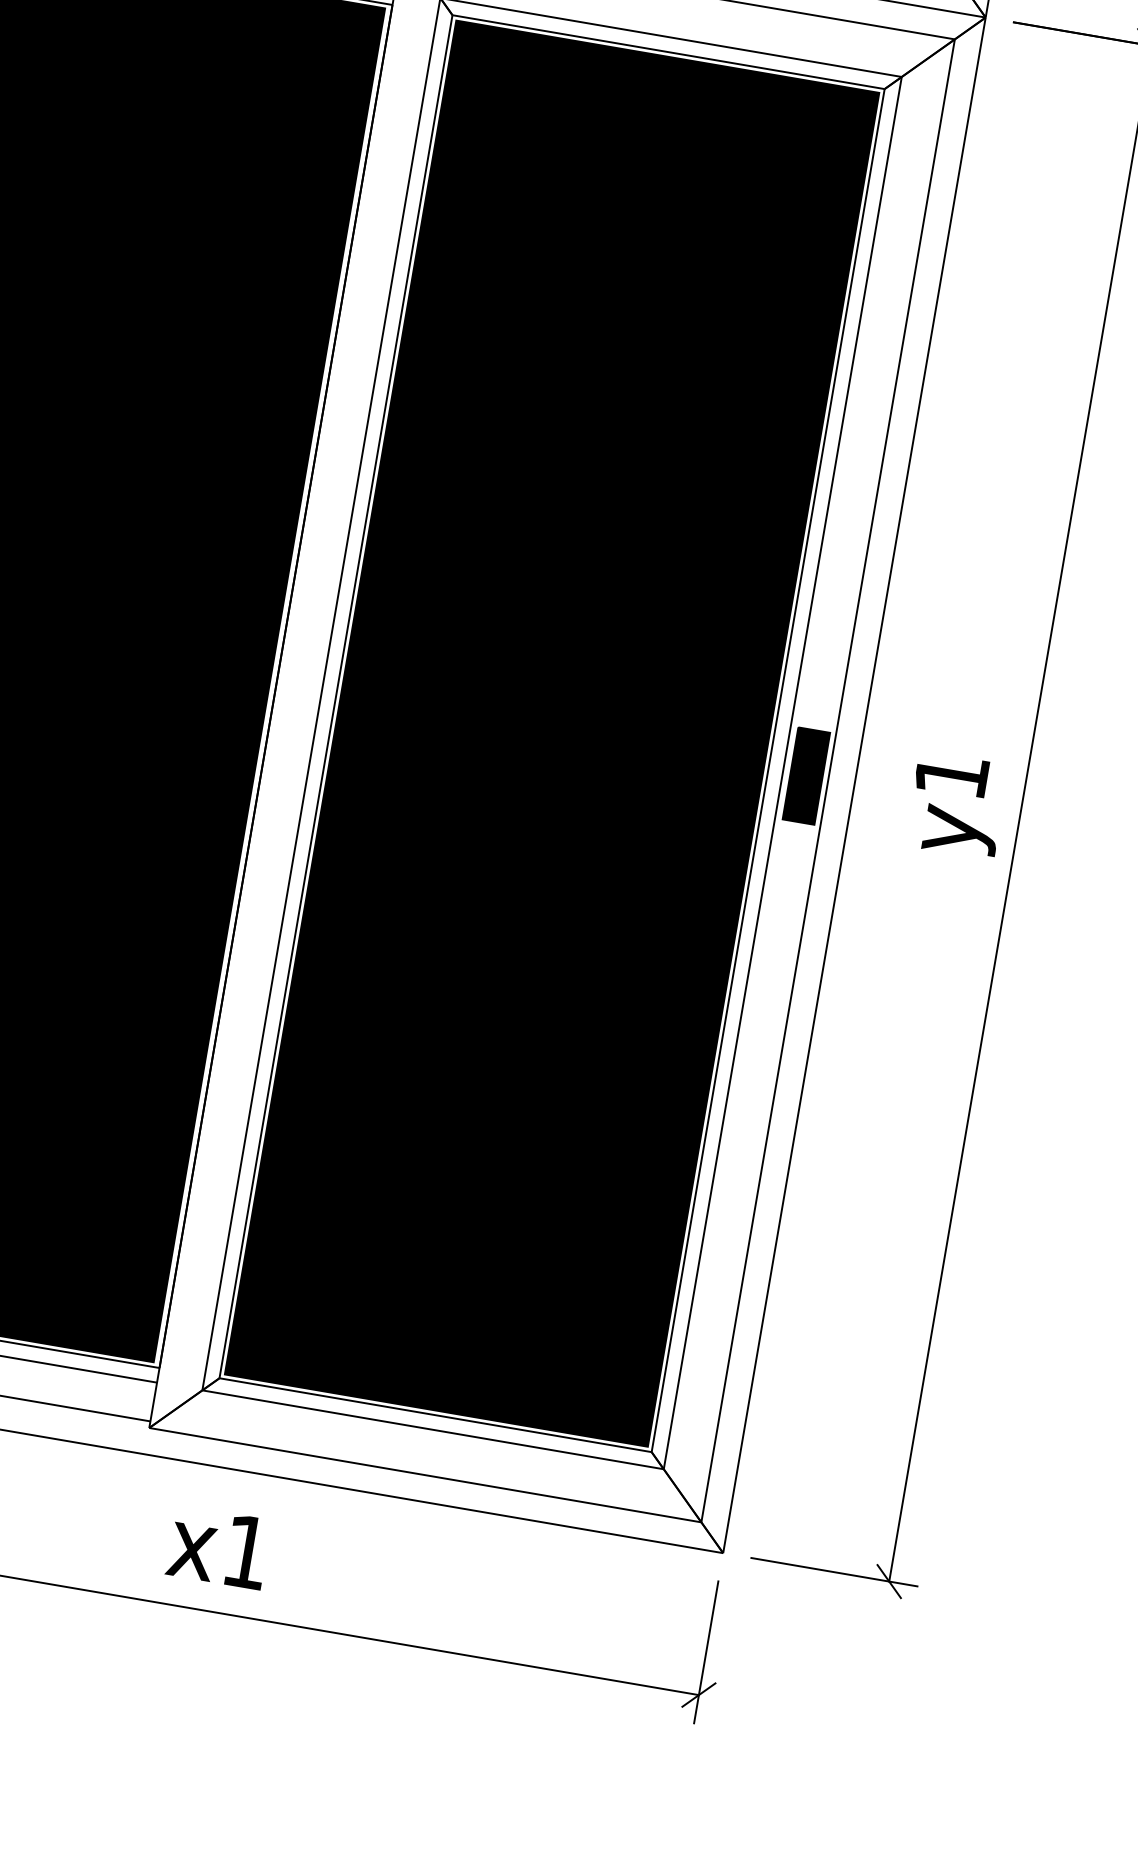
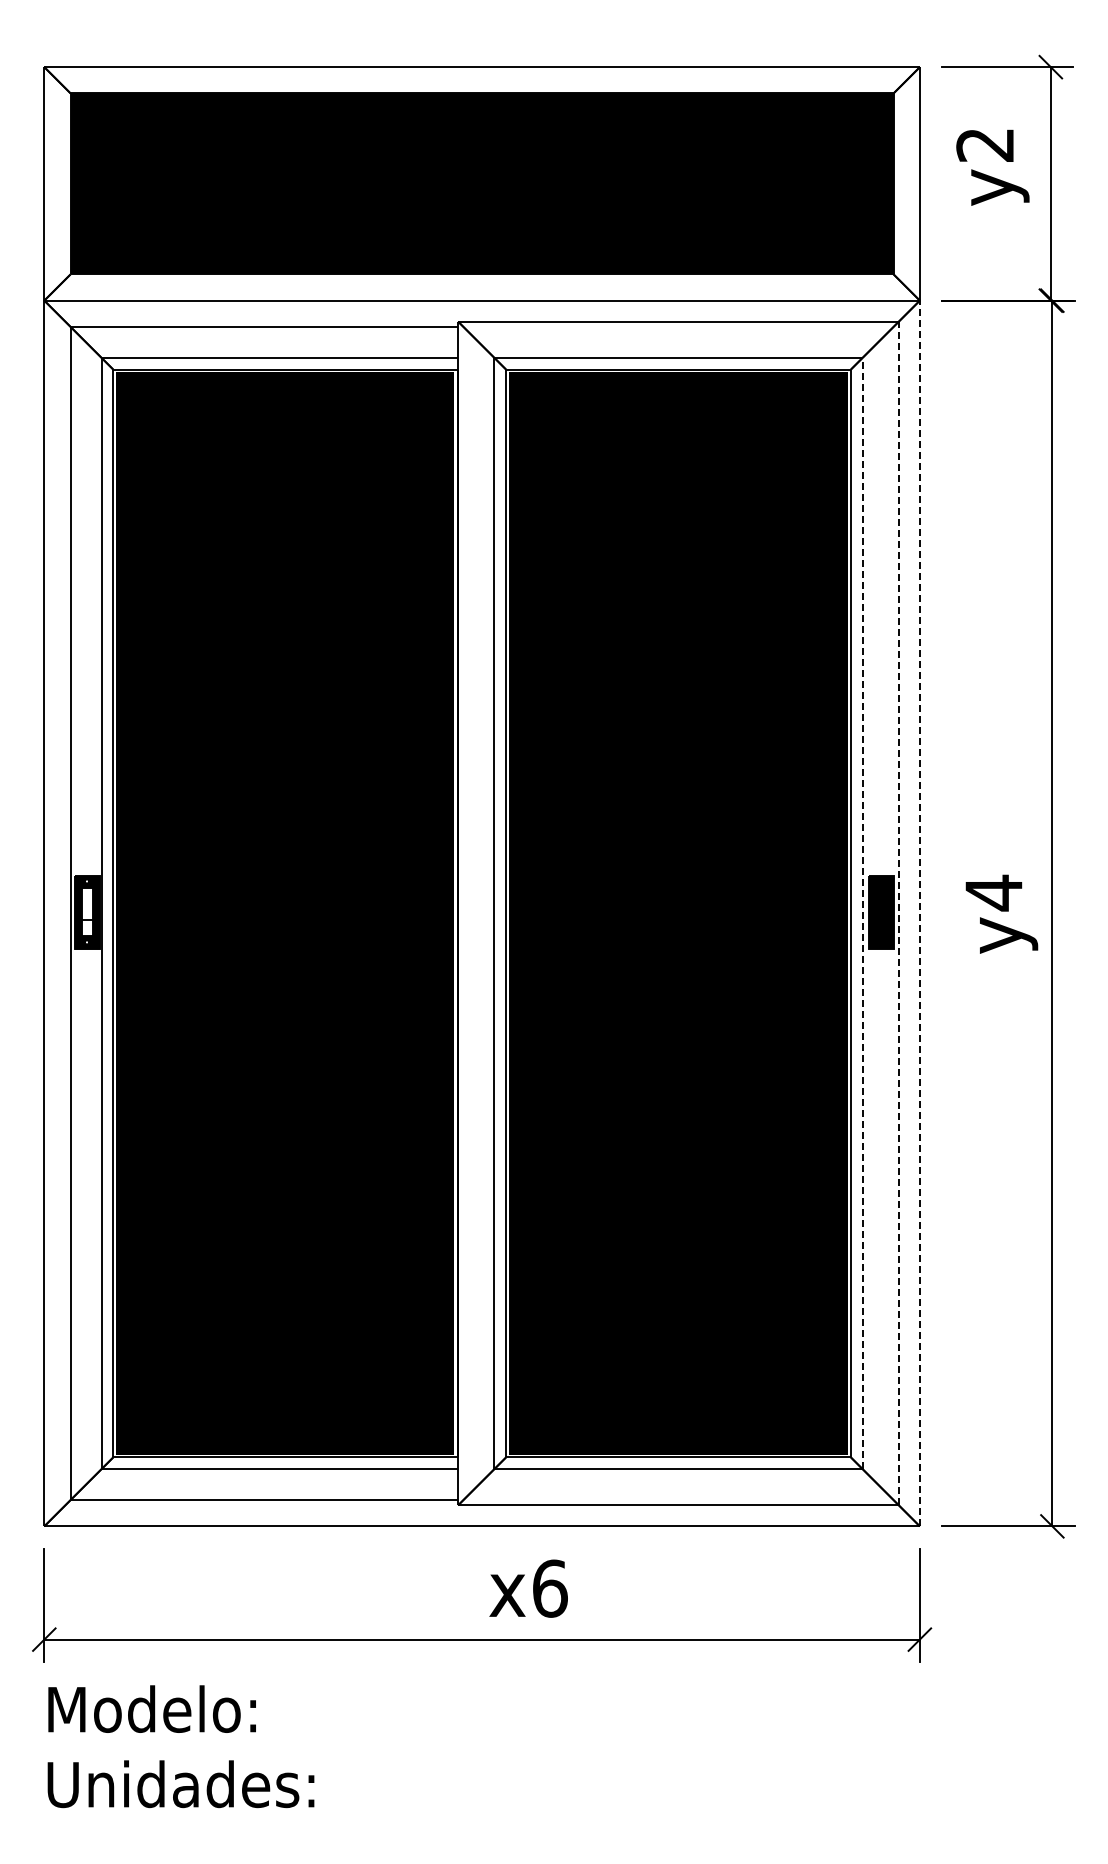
line: (782, 773) -> (862, 913), solid -> dashed
text: (951, 774) -> (993, 892), y1 -> y4
line: (827, 780) -> (898, 913), solid -> dashed
line: (854, 785) -> (919, 913), solid -> dashed
text: (247, 1551) -> (550, 1588), x1 -> x6

